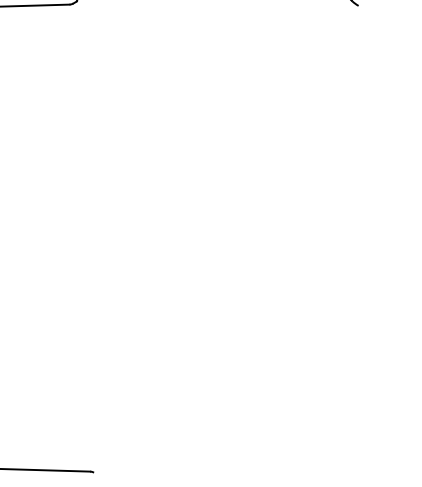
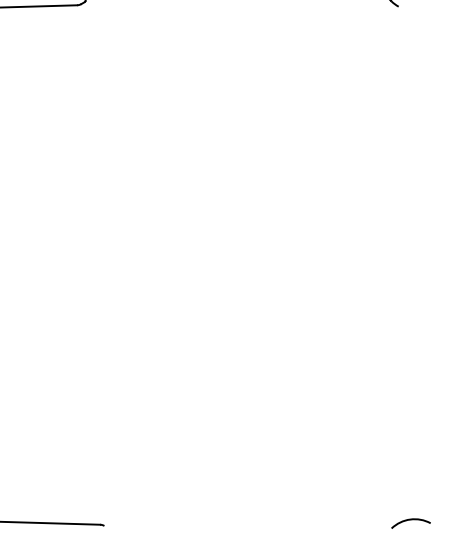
arc: (367, 468) -> (408, 521), added

